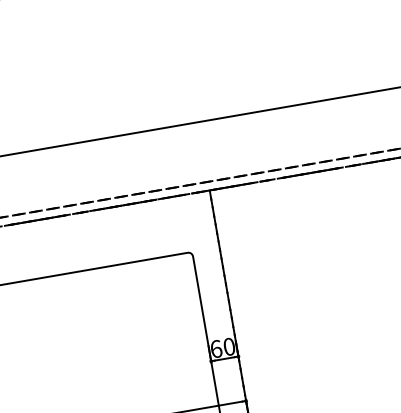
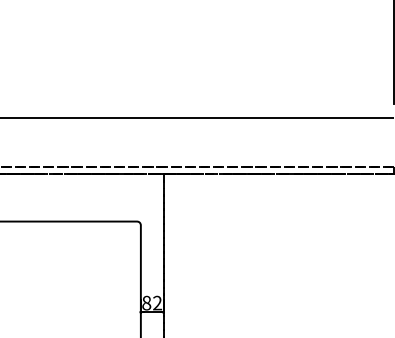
text: (221, 347) -> (151, 302), 60 -> 82

